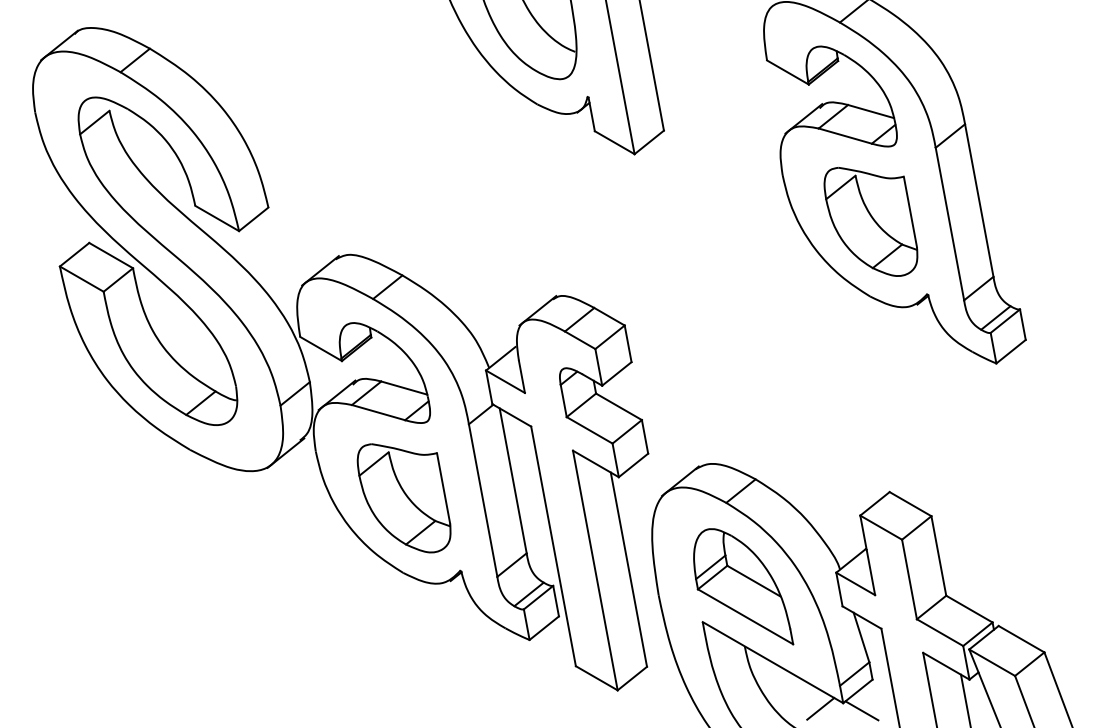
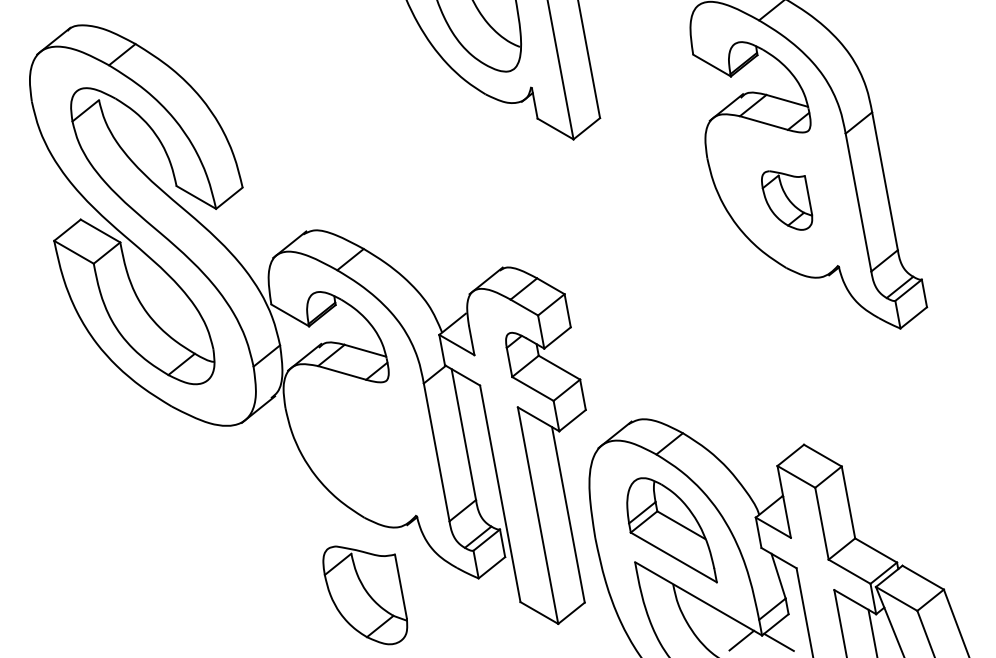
part: (870, 221) -> (786, 200), size x0.6
part: (404, 498) -> (365, 595), moved

